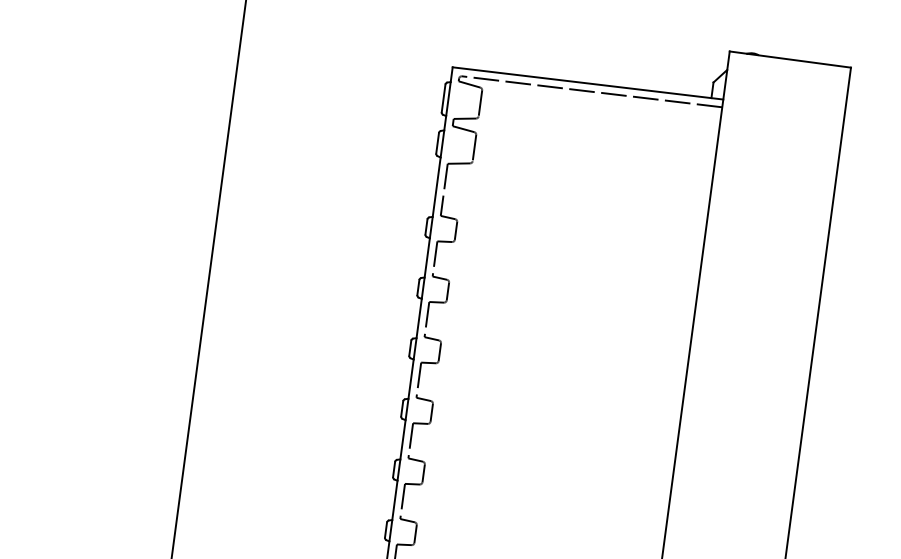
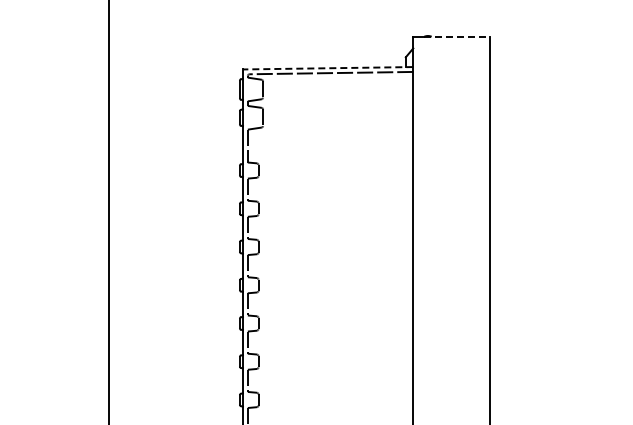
line: (799, 60) -> (457, 36), solid -> dashed
line: (586, 83) -> (327, 68), solid -> dashed

